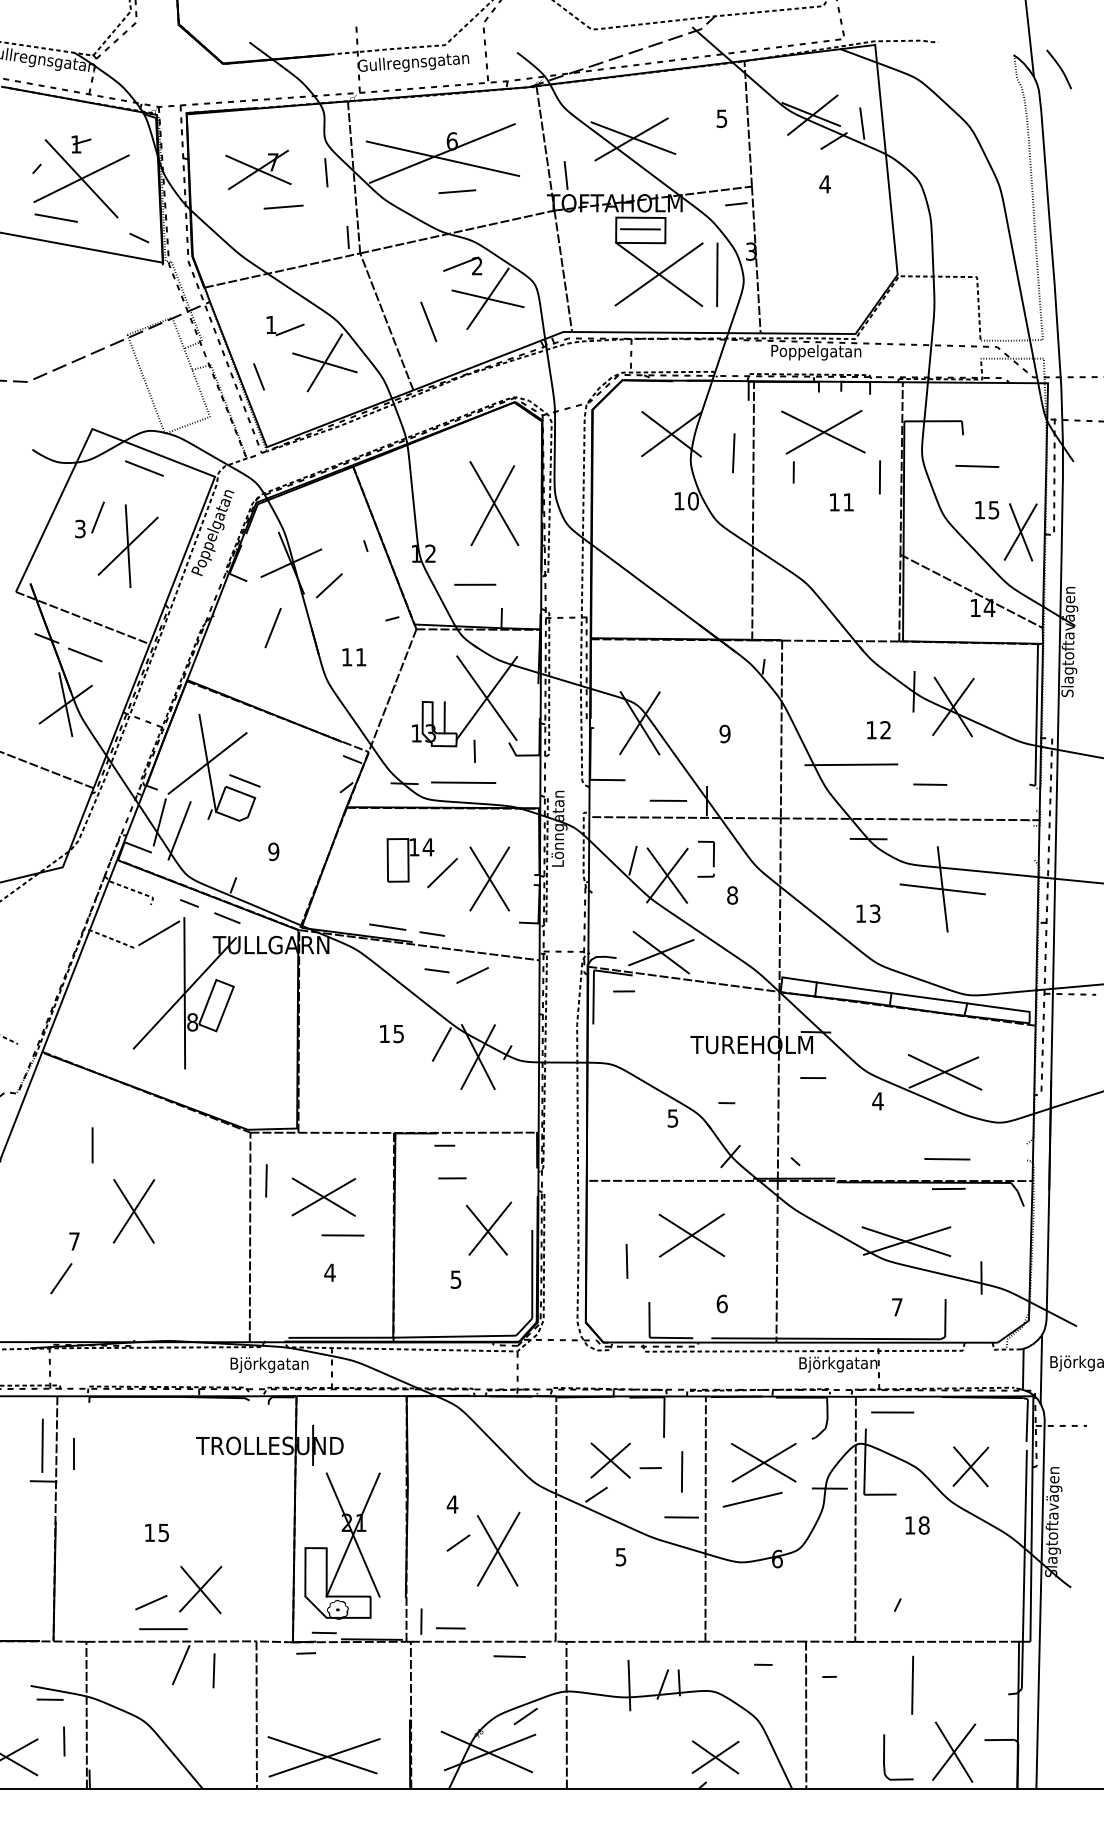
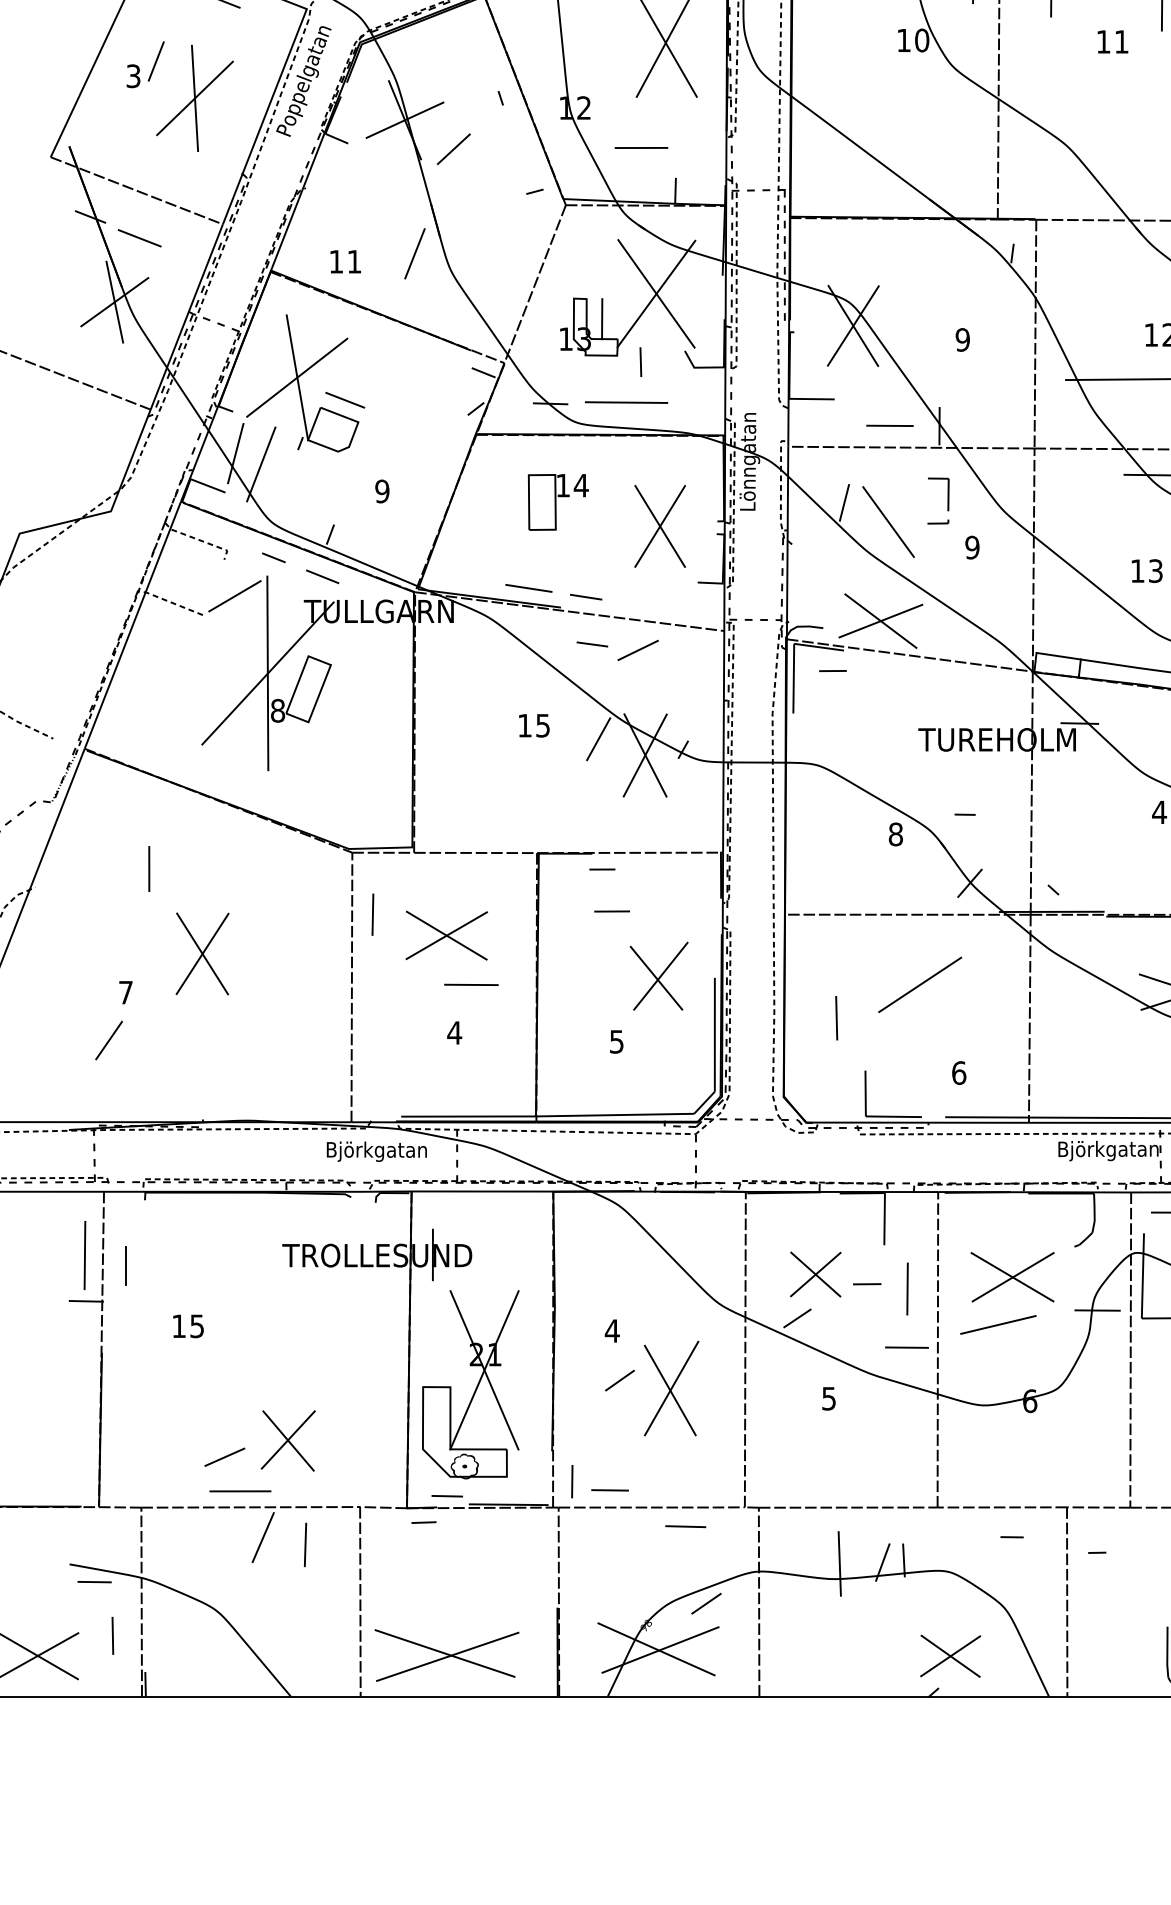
line: (272, 628) -> (414, 254), moved
text: (354, 657) -> (345, 262), moved
line: (442, 872) -> (599, 518), removed
line: (667, 875) -> (888, 521), removed
text: (732, 895) -> (972, 547), 8 -> 9
line: (813, 1078) -> (1076, 783), removed
text: (672, 1118) -> (895, 834), 5 -> 8
line: (691, 1235) -> (919, 984), removed
text: (156, 1533) -> (187, 1327), moved

